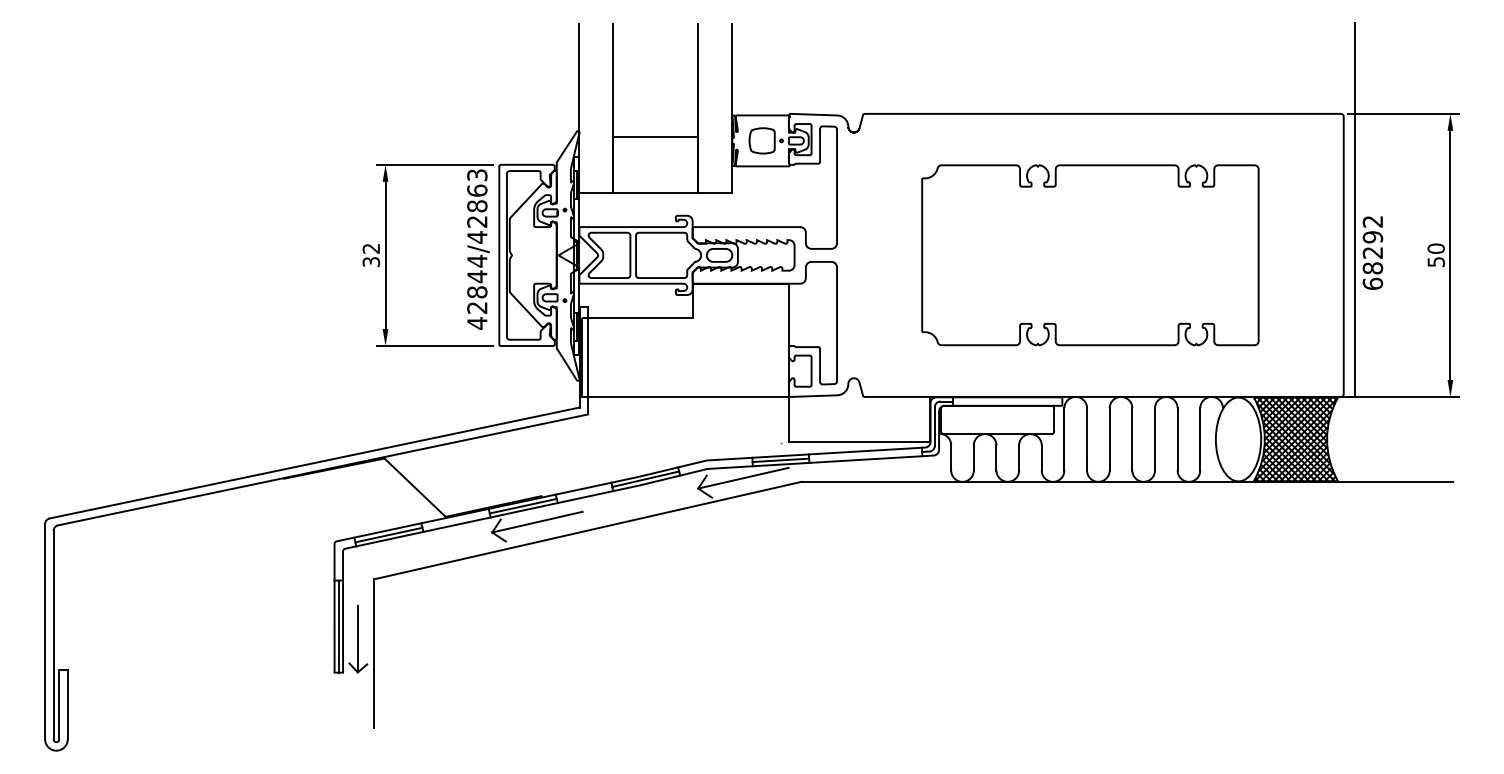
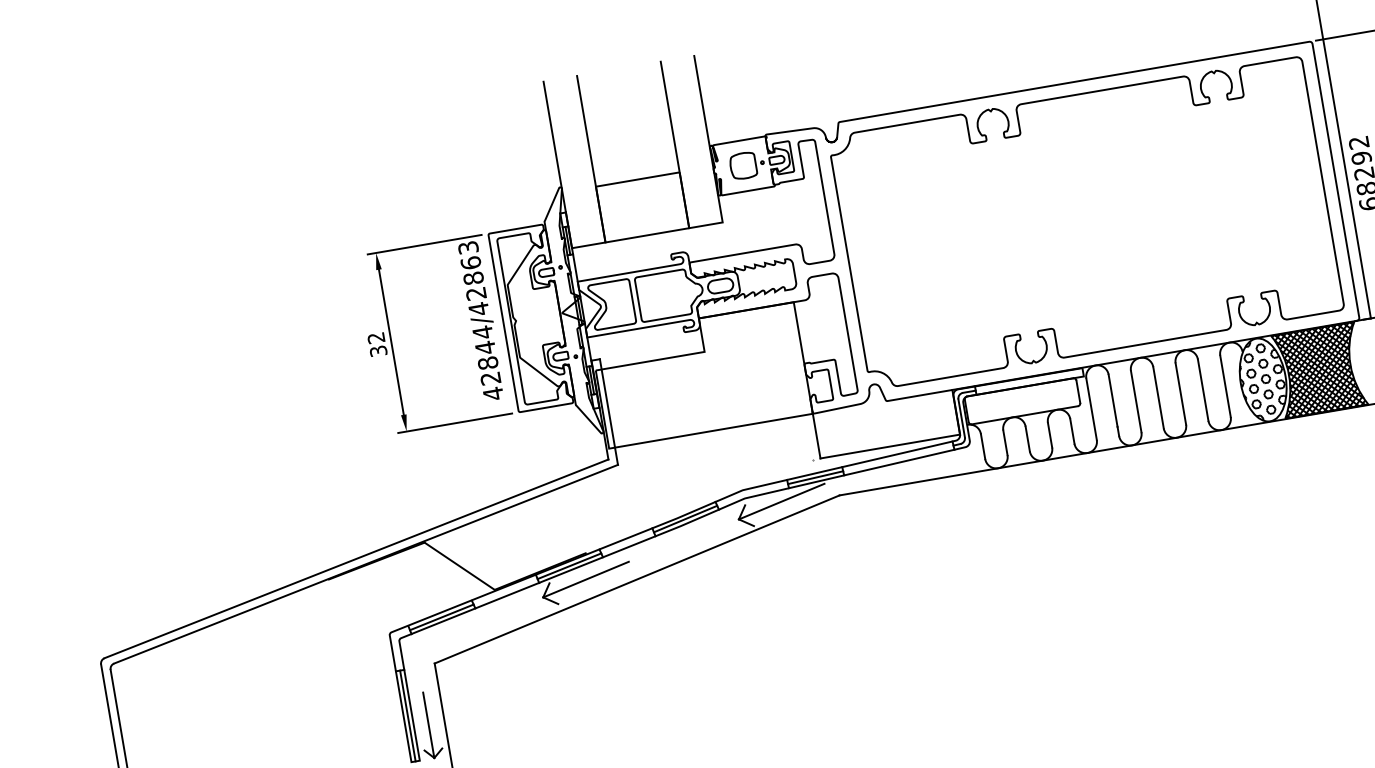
part: (1090, 254) -> (1086, 222), size x1.43
hatch: (1237, 439) -> (1262, 380), added

